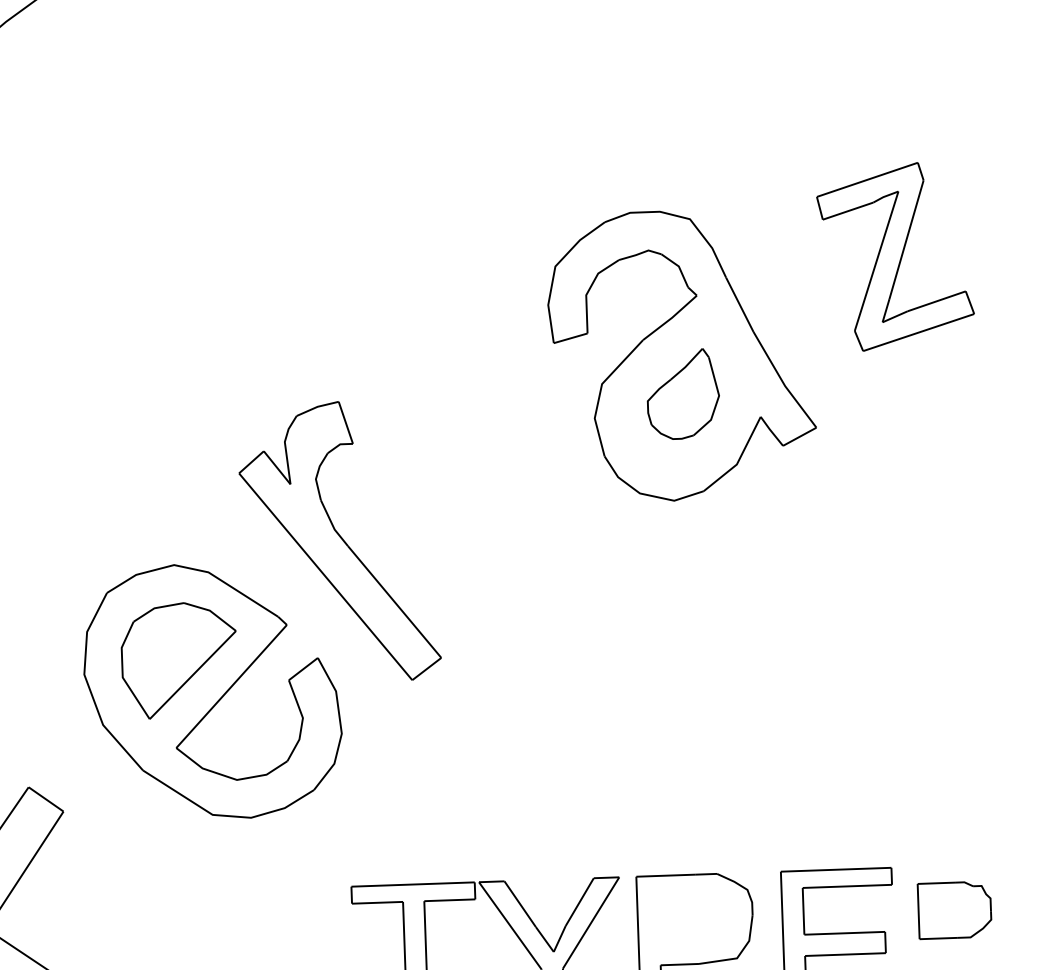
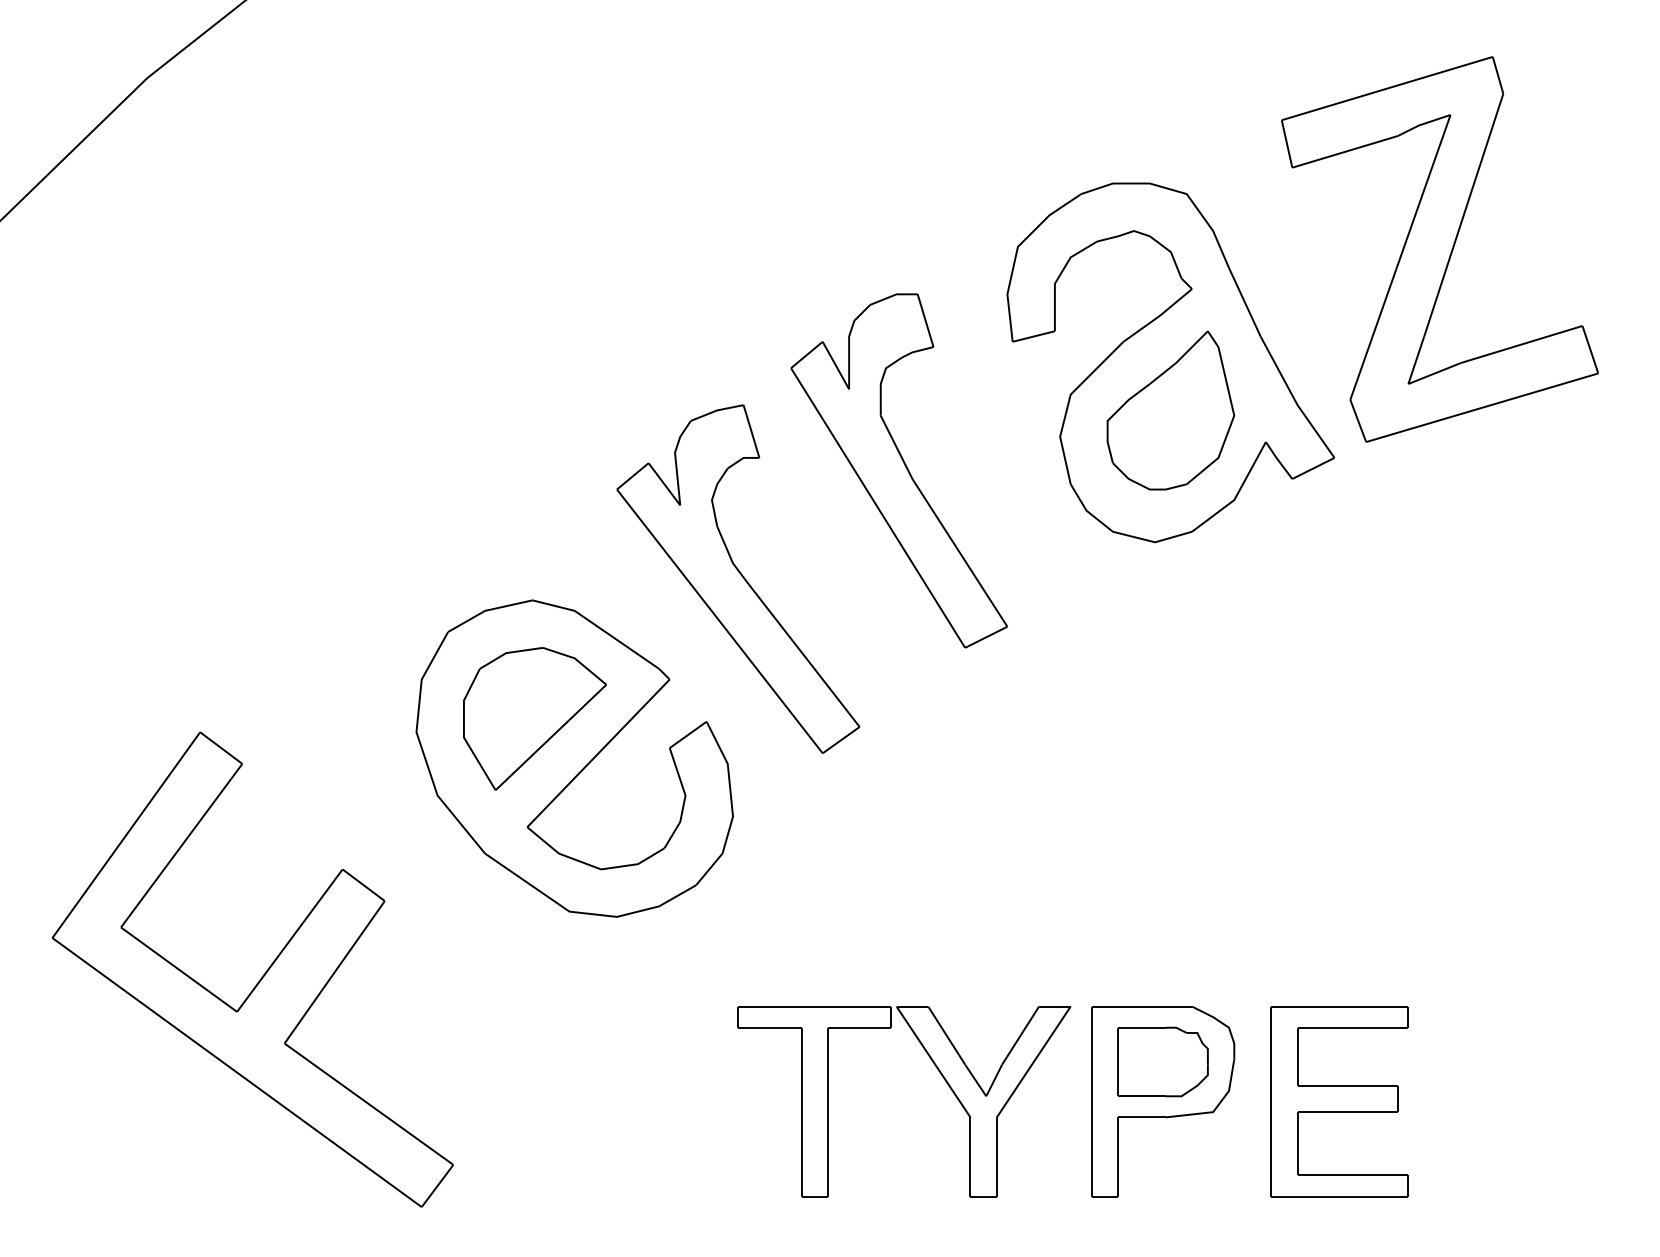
part: (895, 256) -> (1439, 249), size x1.67
part: (682, 394) -> (1170, 410), size x1.43
part: (465, 450) -> (898, 470), added
part: (954, 909) -> (1162, 1061), moved

